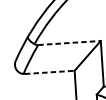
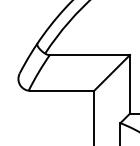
line: (70, 43) -> (90, 55), dashed -> solid
line: (49, 72) -> (62, 90), dashed -> solid

